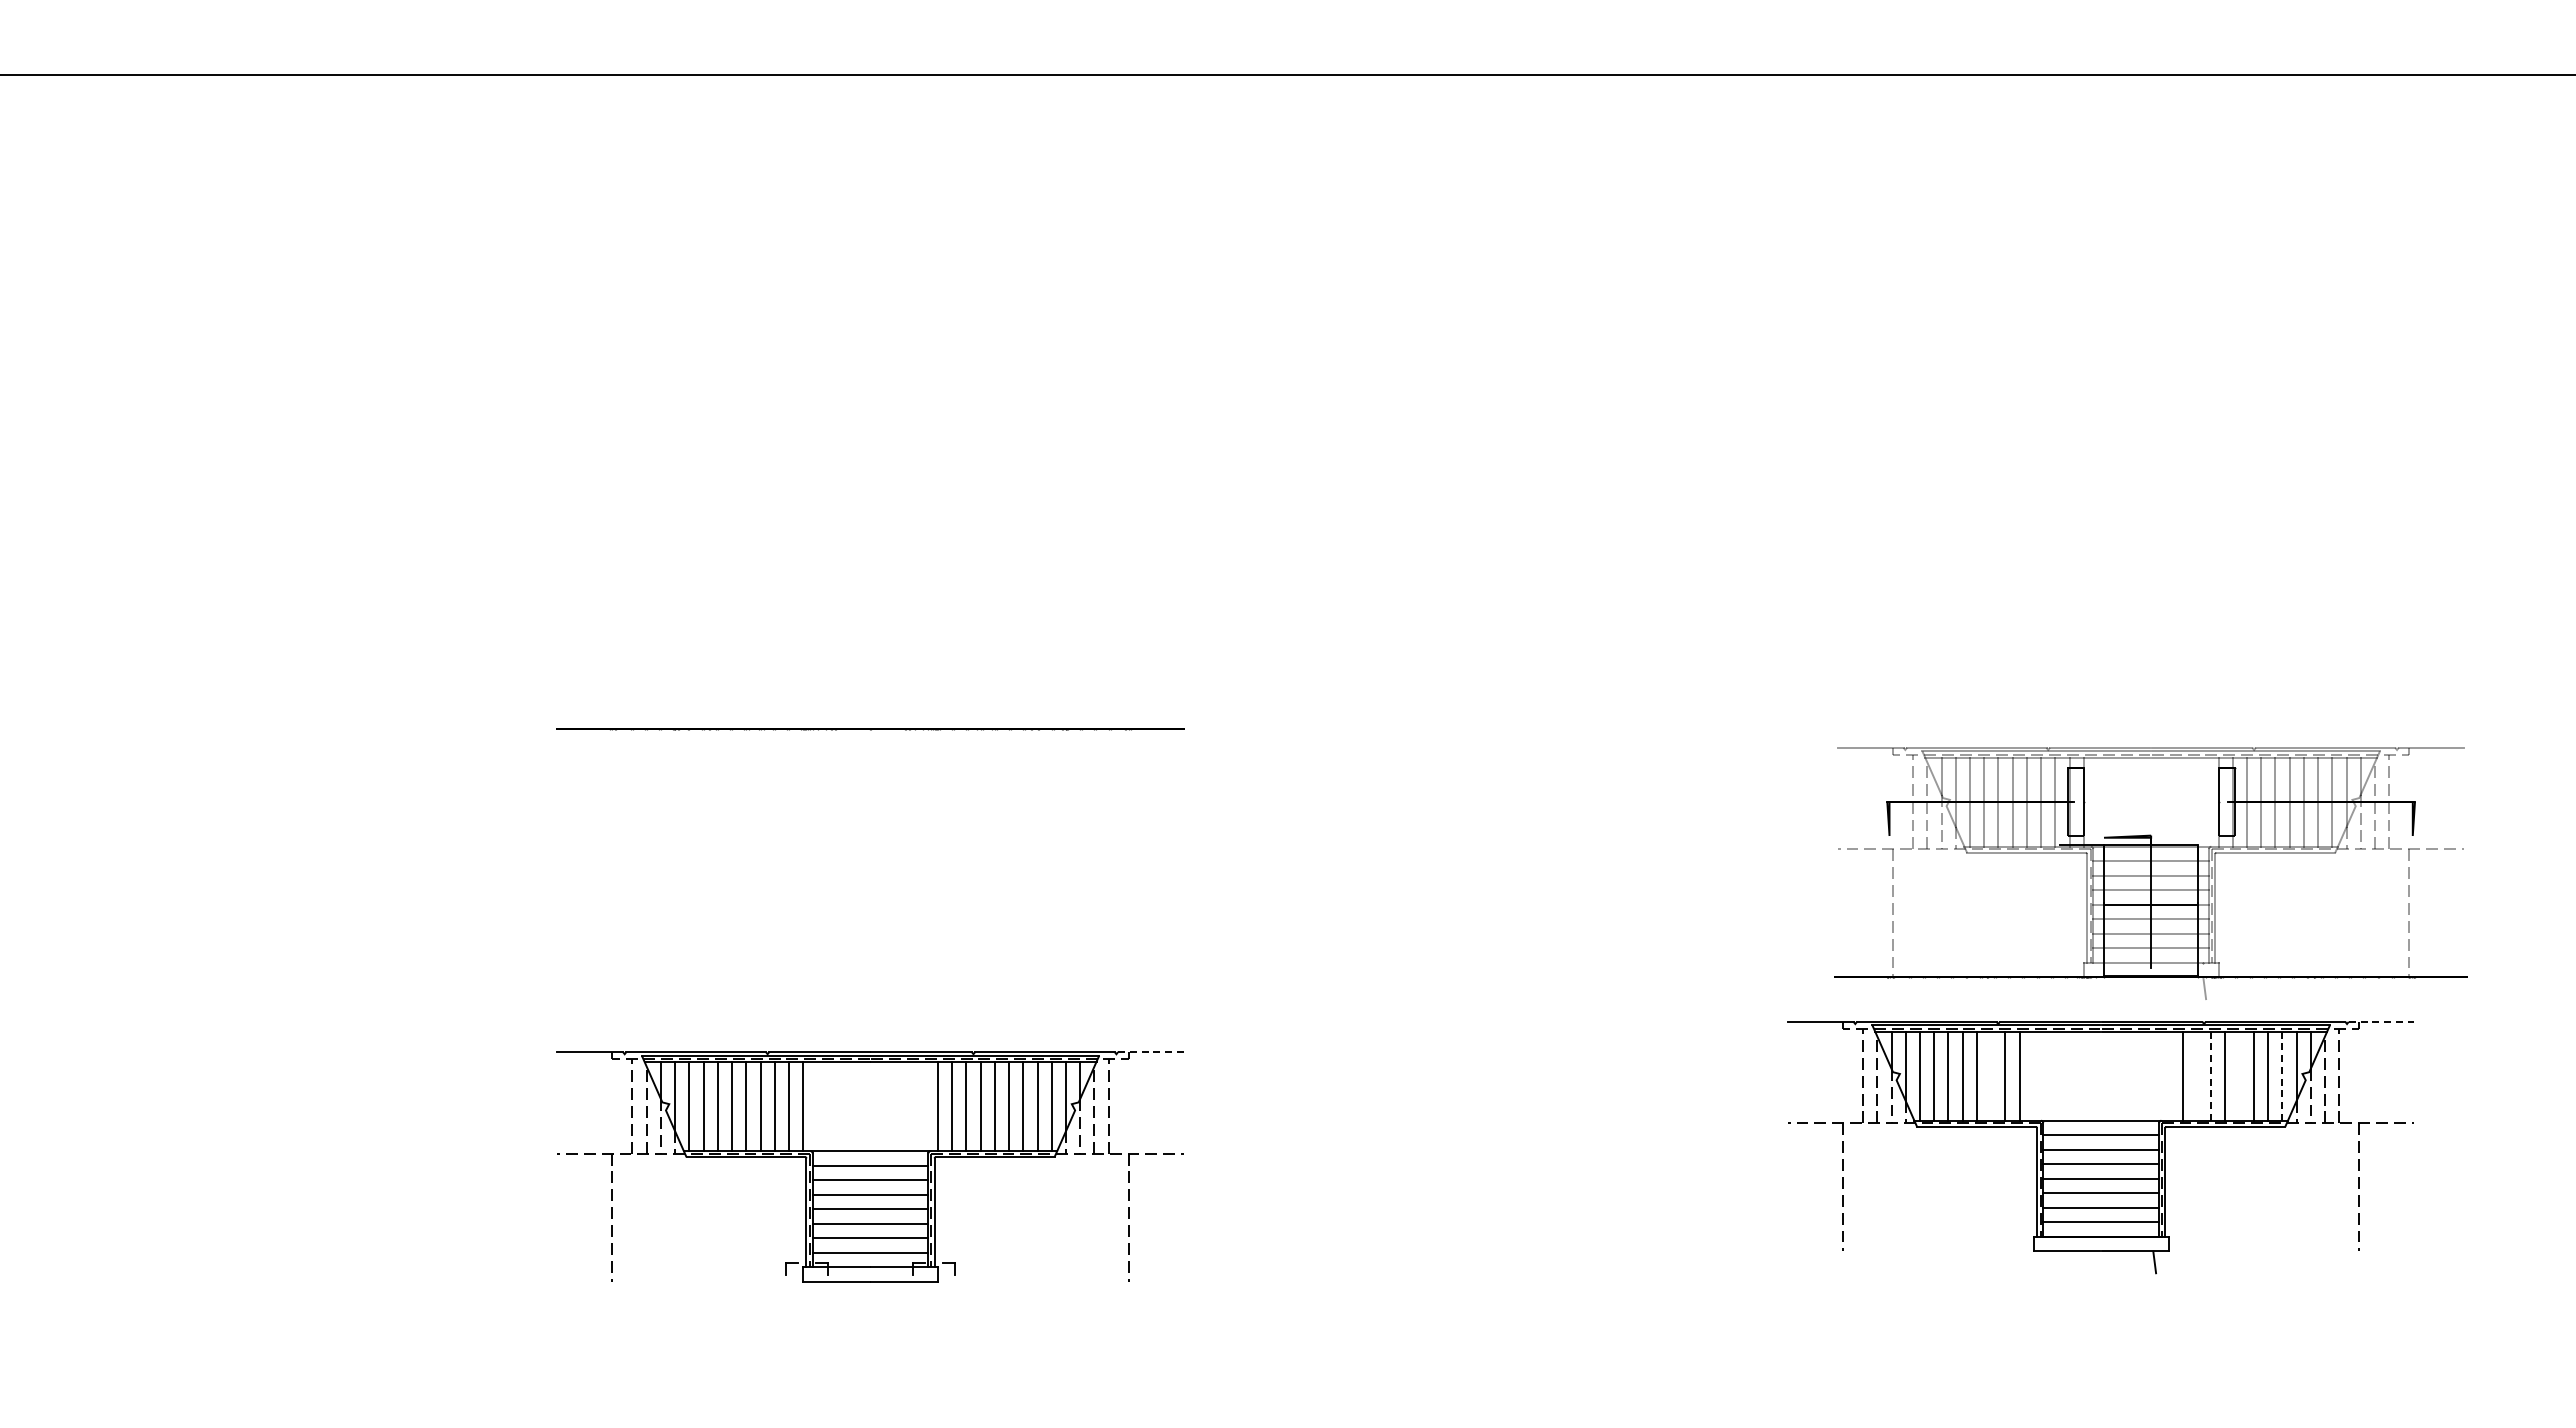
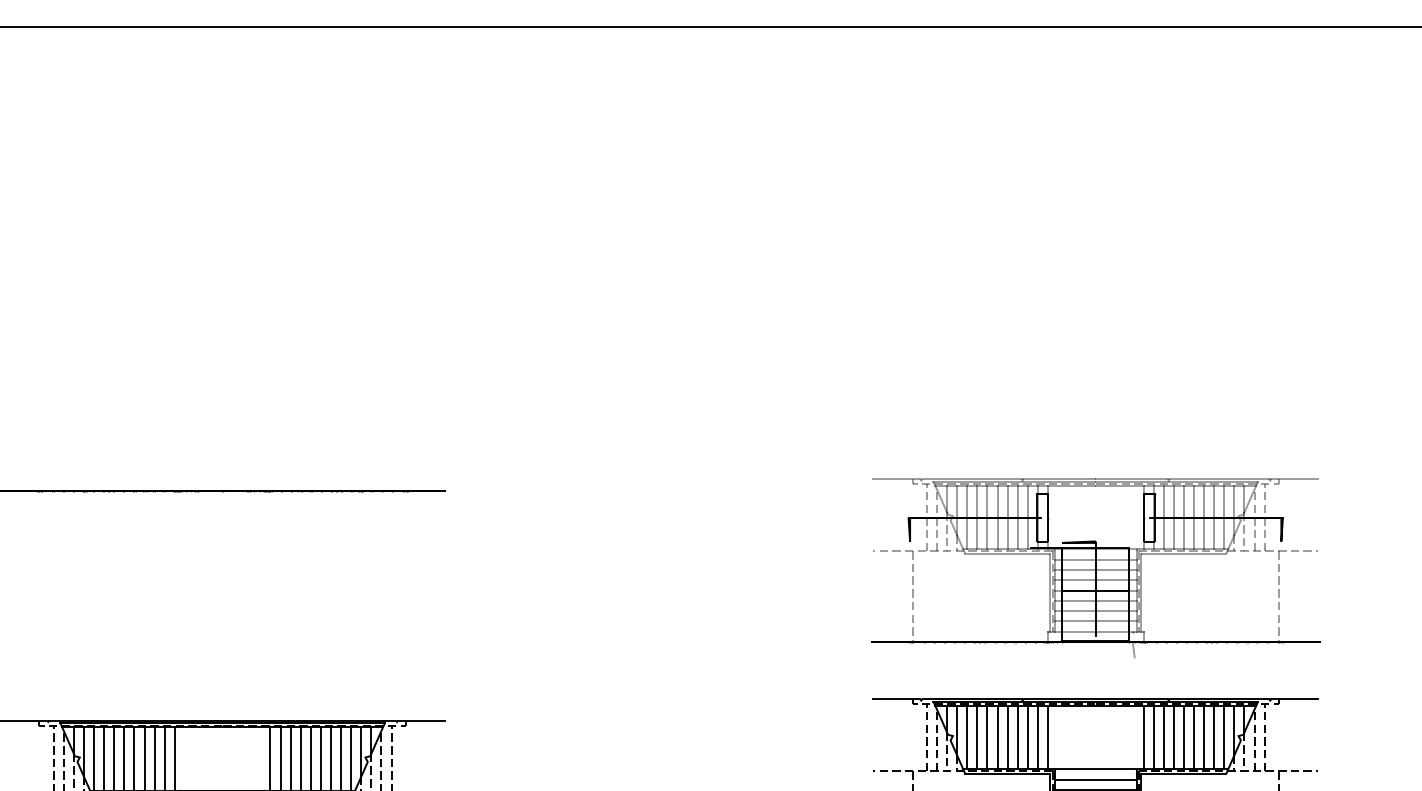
part: (2150, 873) -> (1095, 568), moved
line: (2381, 1021) -> (1294, 698), dashed -> solid
line: (1150, 1052) -> (421, 720), dashed -> solid
line: (1991, 1075) -> (1017, 737), added
line: (2033, 1075) -> (1047, 737), added
line: (2168, 1075) -> (1143, 737), added
line: (2196, 1075) -> (1163, 737), added
line: (2239, 1075) -> (1193, 737), added
line: (2211, 1076) -> (1174, 737), dashed -> solid
line: (2282, 1076) -> (1224, 737), dashed -> solid

